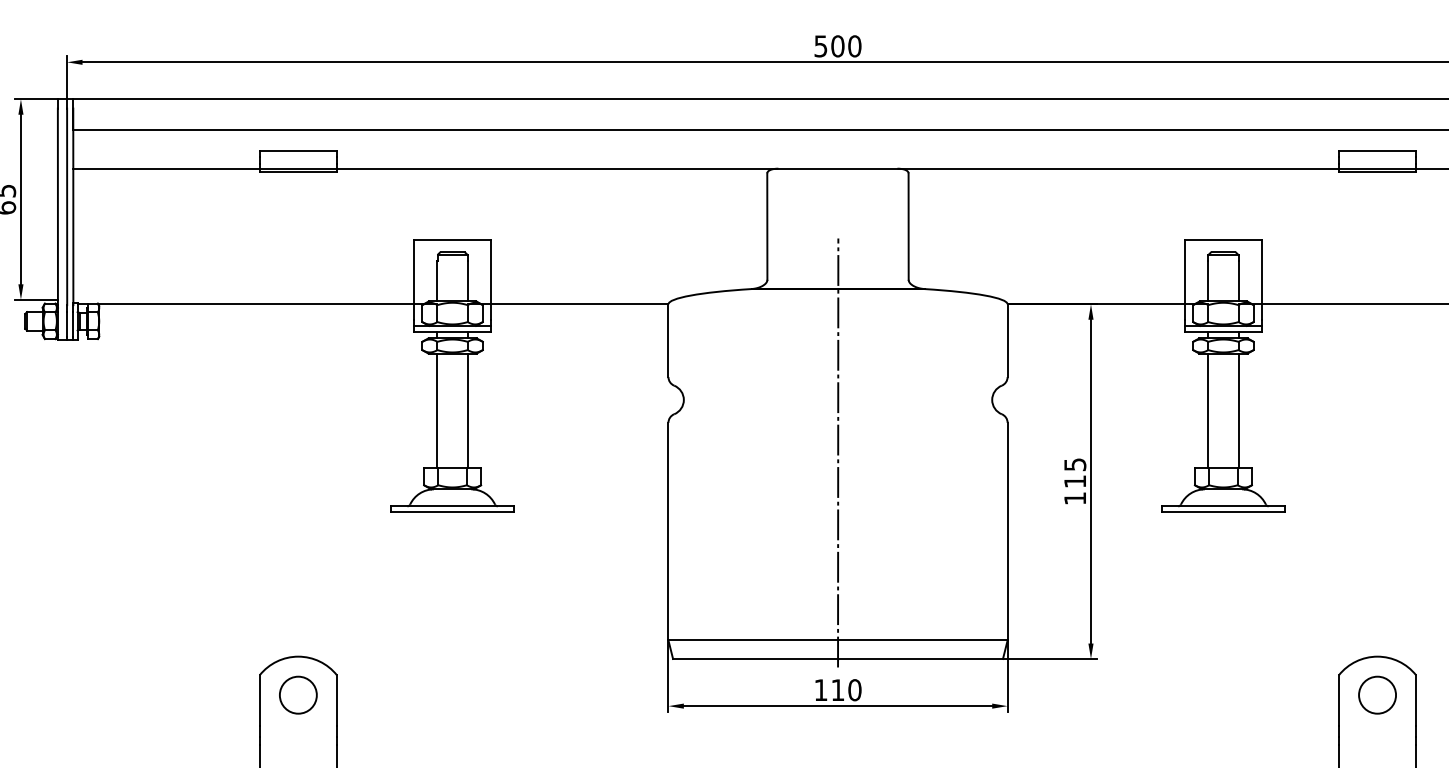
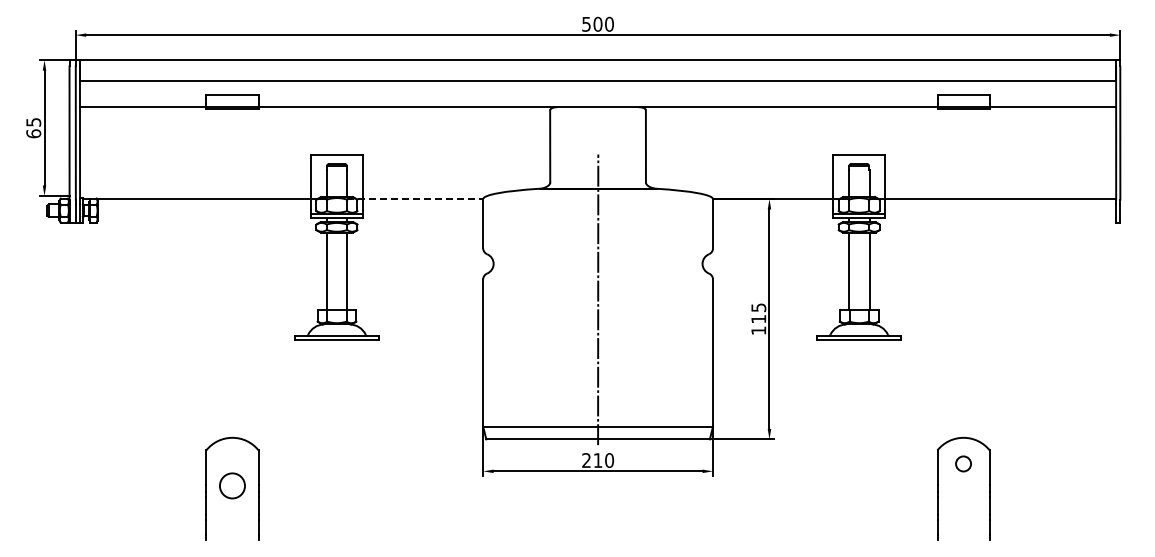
line: (568, 304) -> (415, 199), solid -> dashed
text: (820, 690) -> (586, 460), 110 -> 210
circle: (298, 694) -> (232, 485), moved
circle: (1377, 694) -> (963, 463), size x0.6

